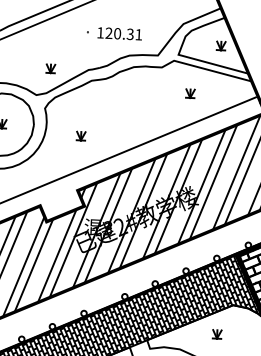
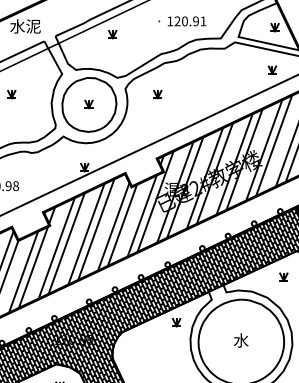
text: (129, 34) -> (195, 21), 120.31 -> 120.91
part: (50, 68) -> (112, 34), moved
part: (190, 92) -> (272, 69), moved
part: (80, 136) -> (157, 94), moved

